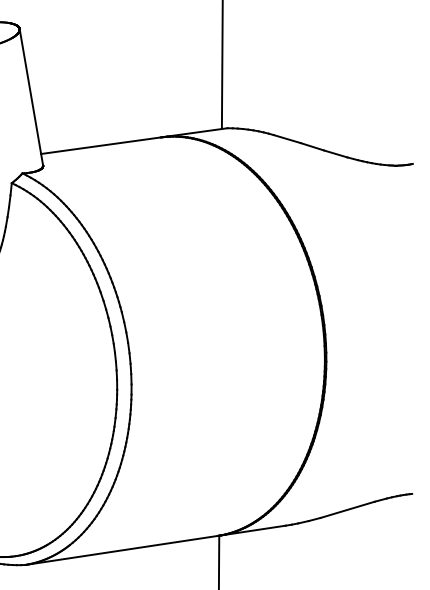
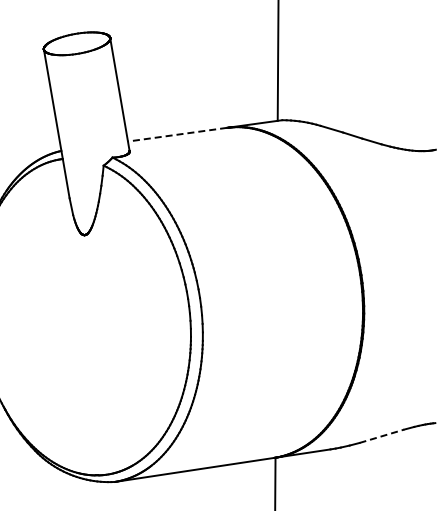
line: (100, 145) -> (177, 134), solid -> dashed
line: (348, 510) -> (382, 436), solid -> dashed

